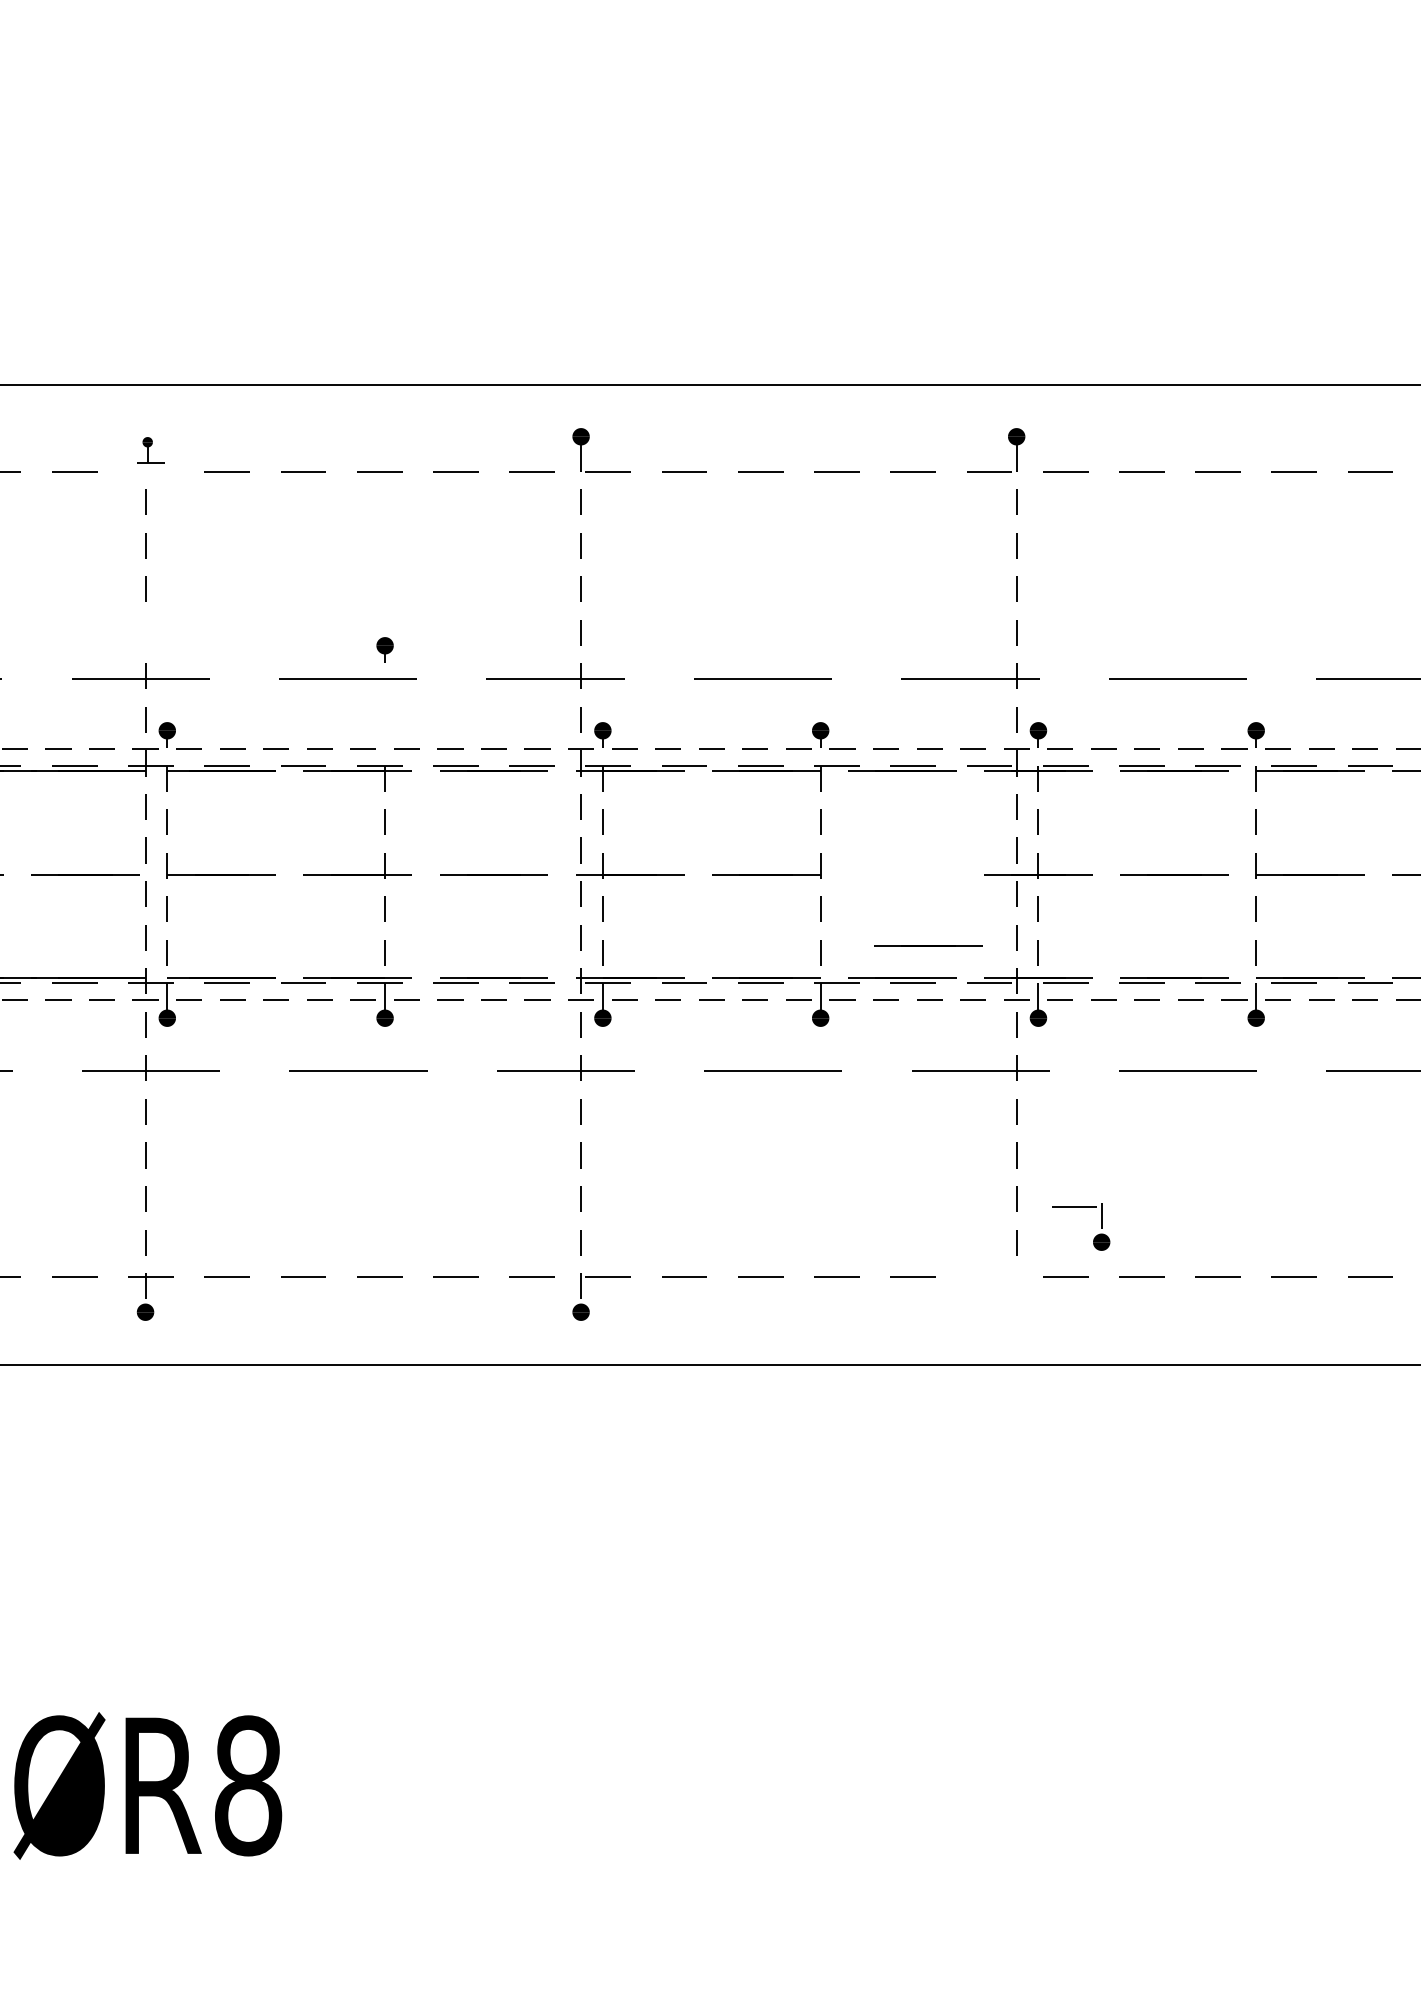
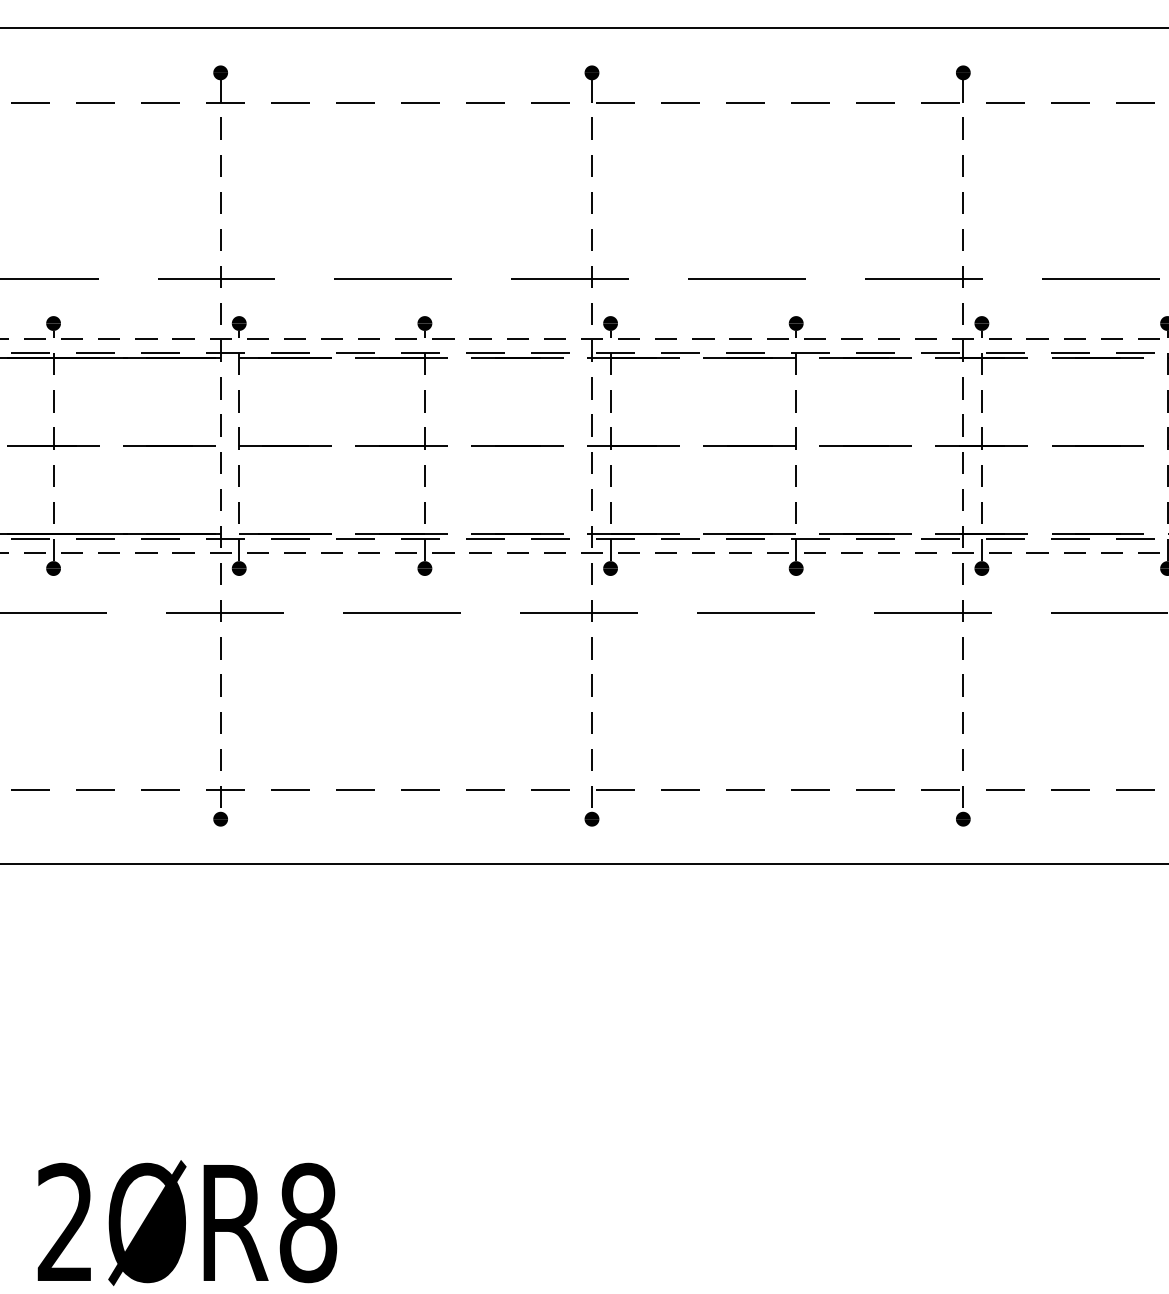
part: (150, 450) -> (224, 84), size x1.67
line: (145, 632) -> (220, 239), added
part: (384, 649) -> (424, 326), moved
line: (928, 945) -> (865, 446), moved
part: (1093, 1238) -> (956, 816), moved

